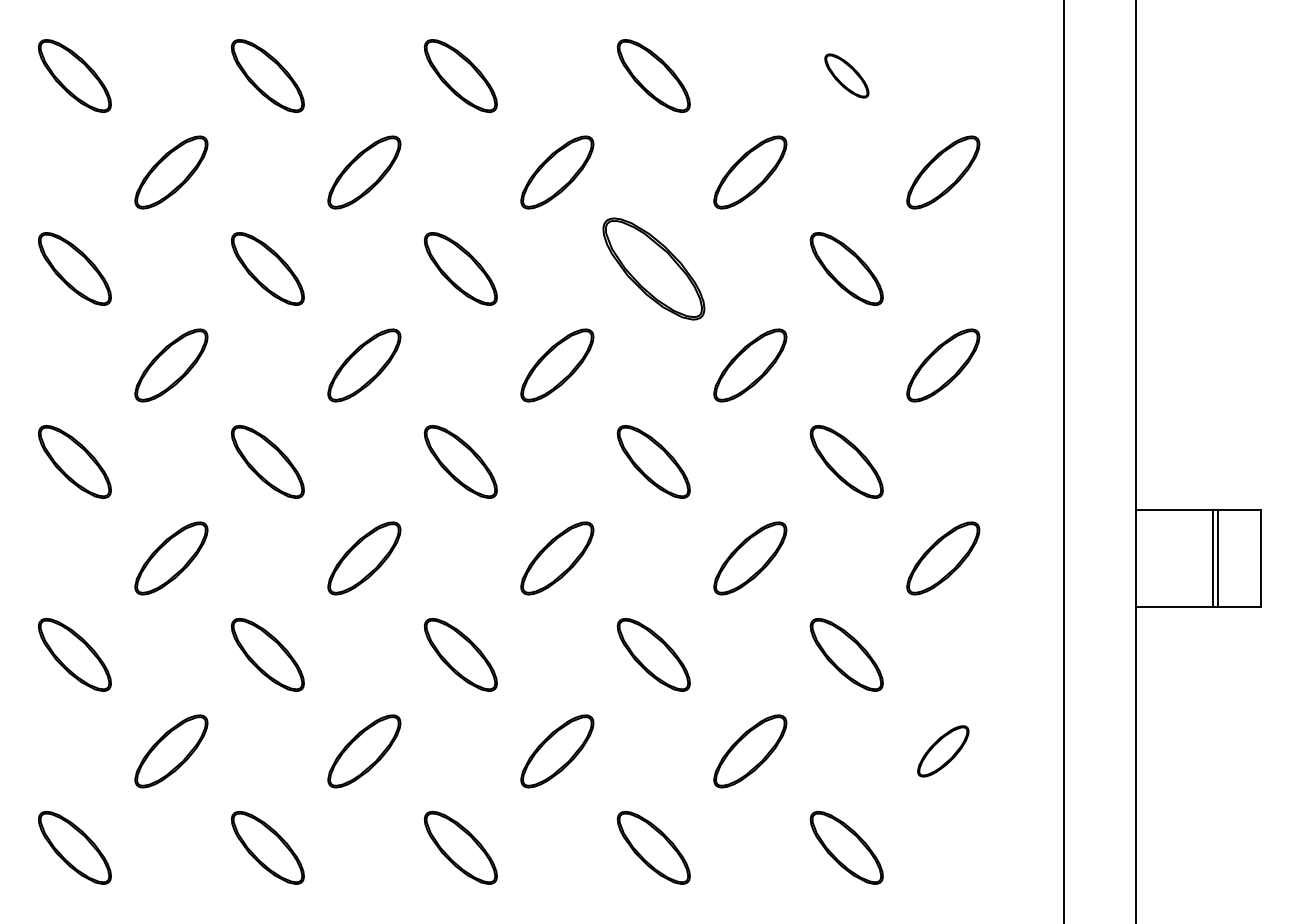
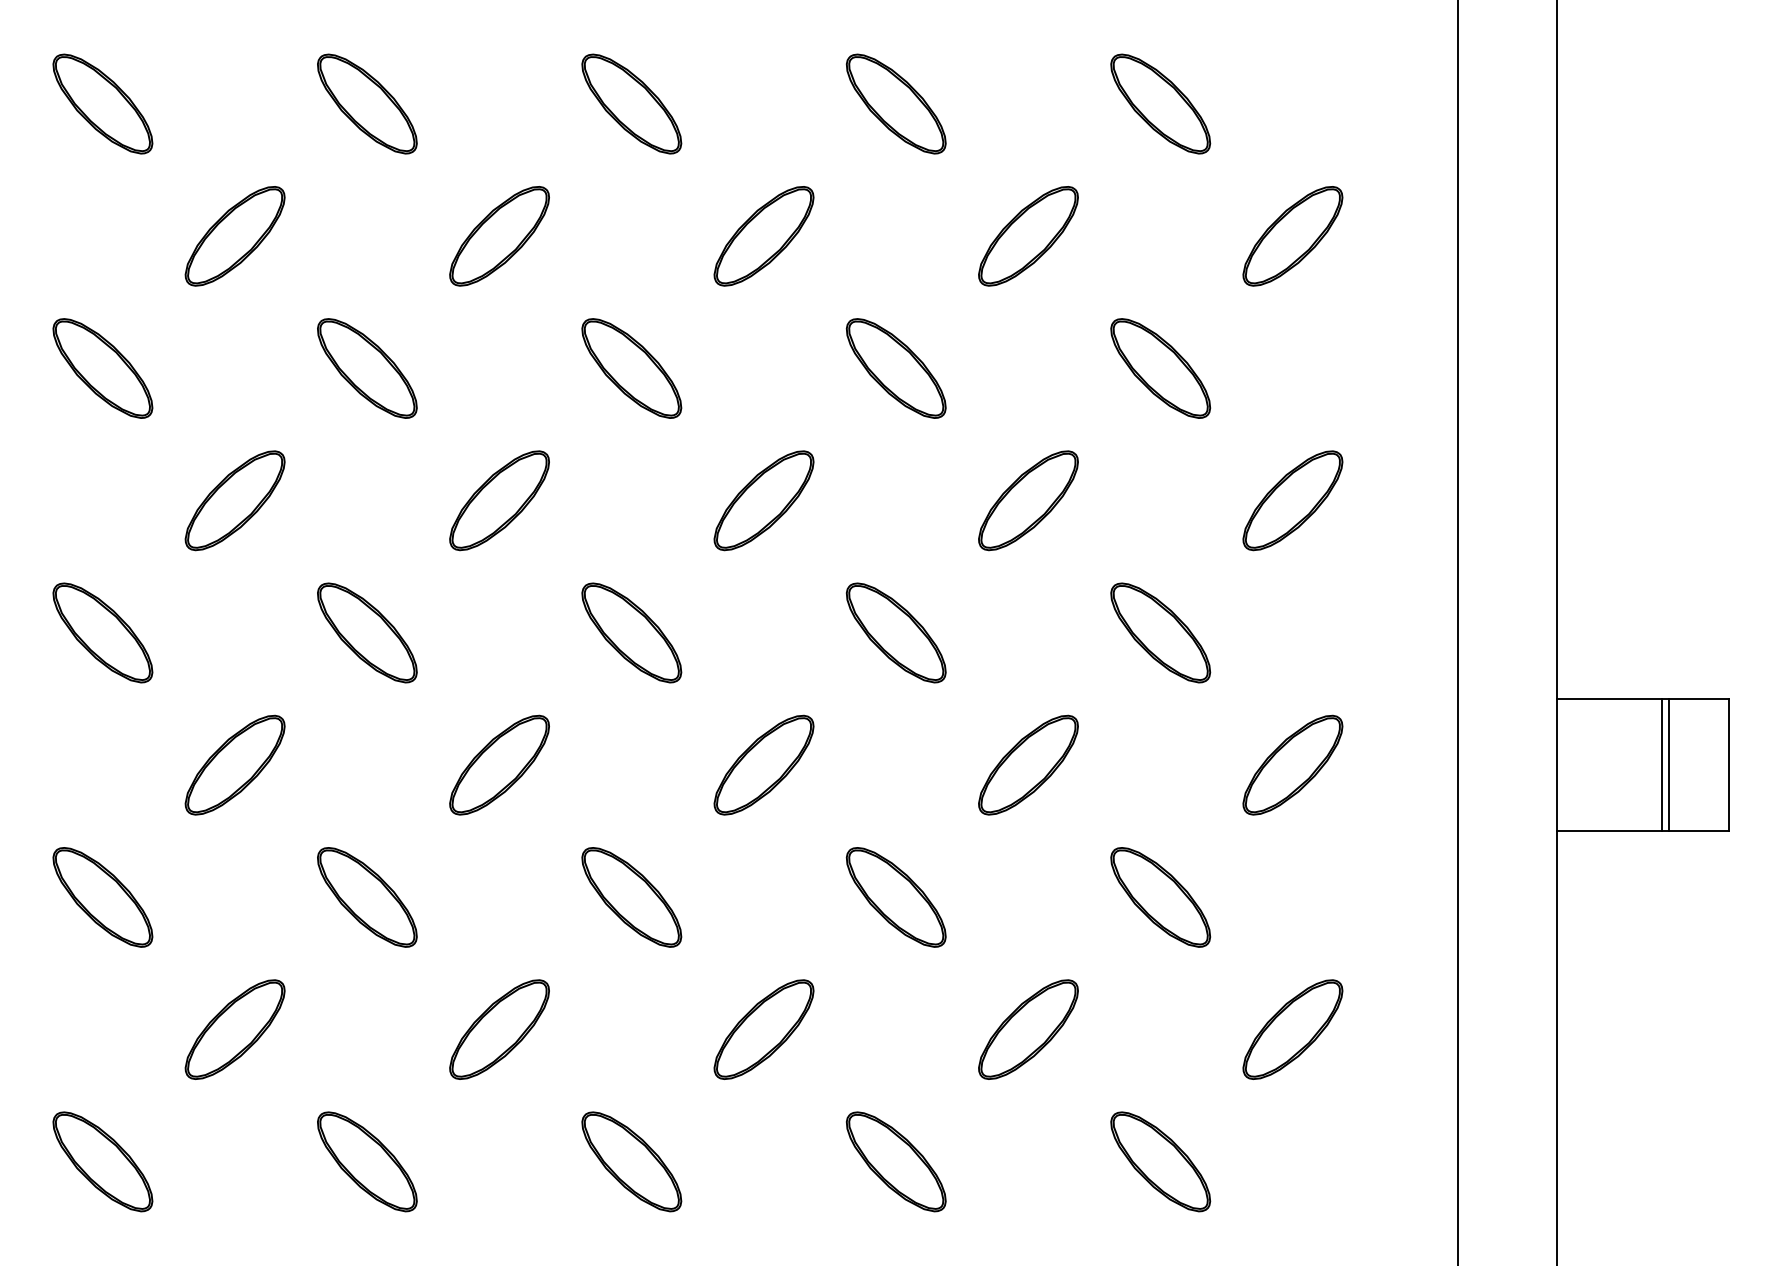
part: (846, 75) -> (1160, 103), size x1.67
part: (653, 268) -> (895, 368), size x0.71
part: (942, 751) -> (1292, 1029), size x1.43

